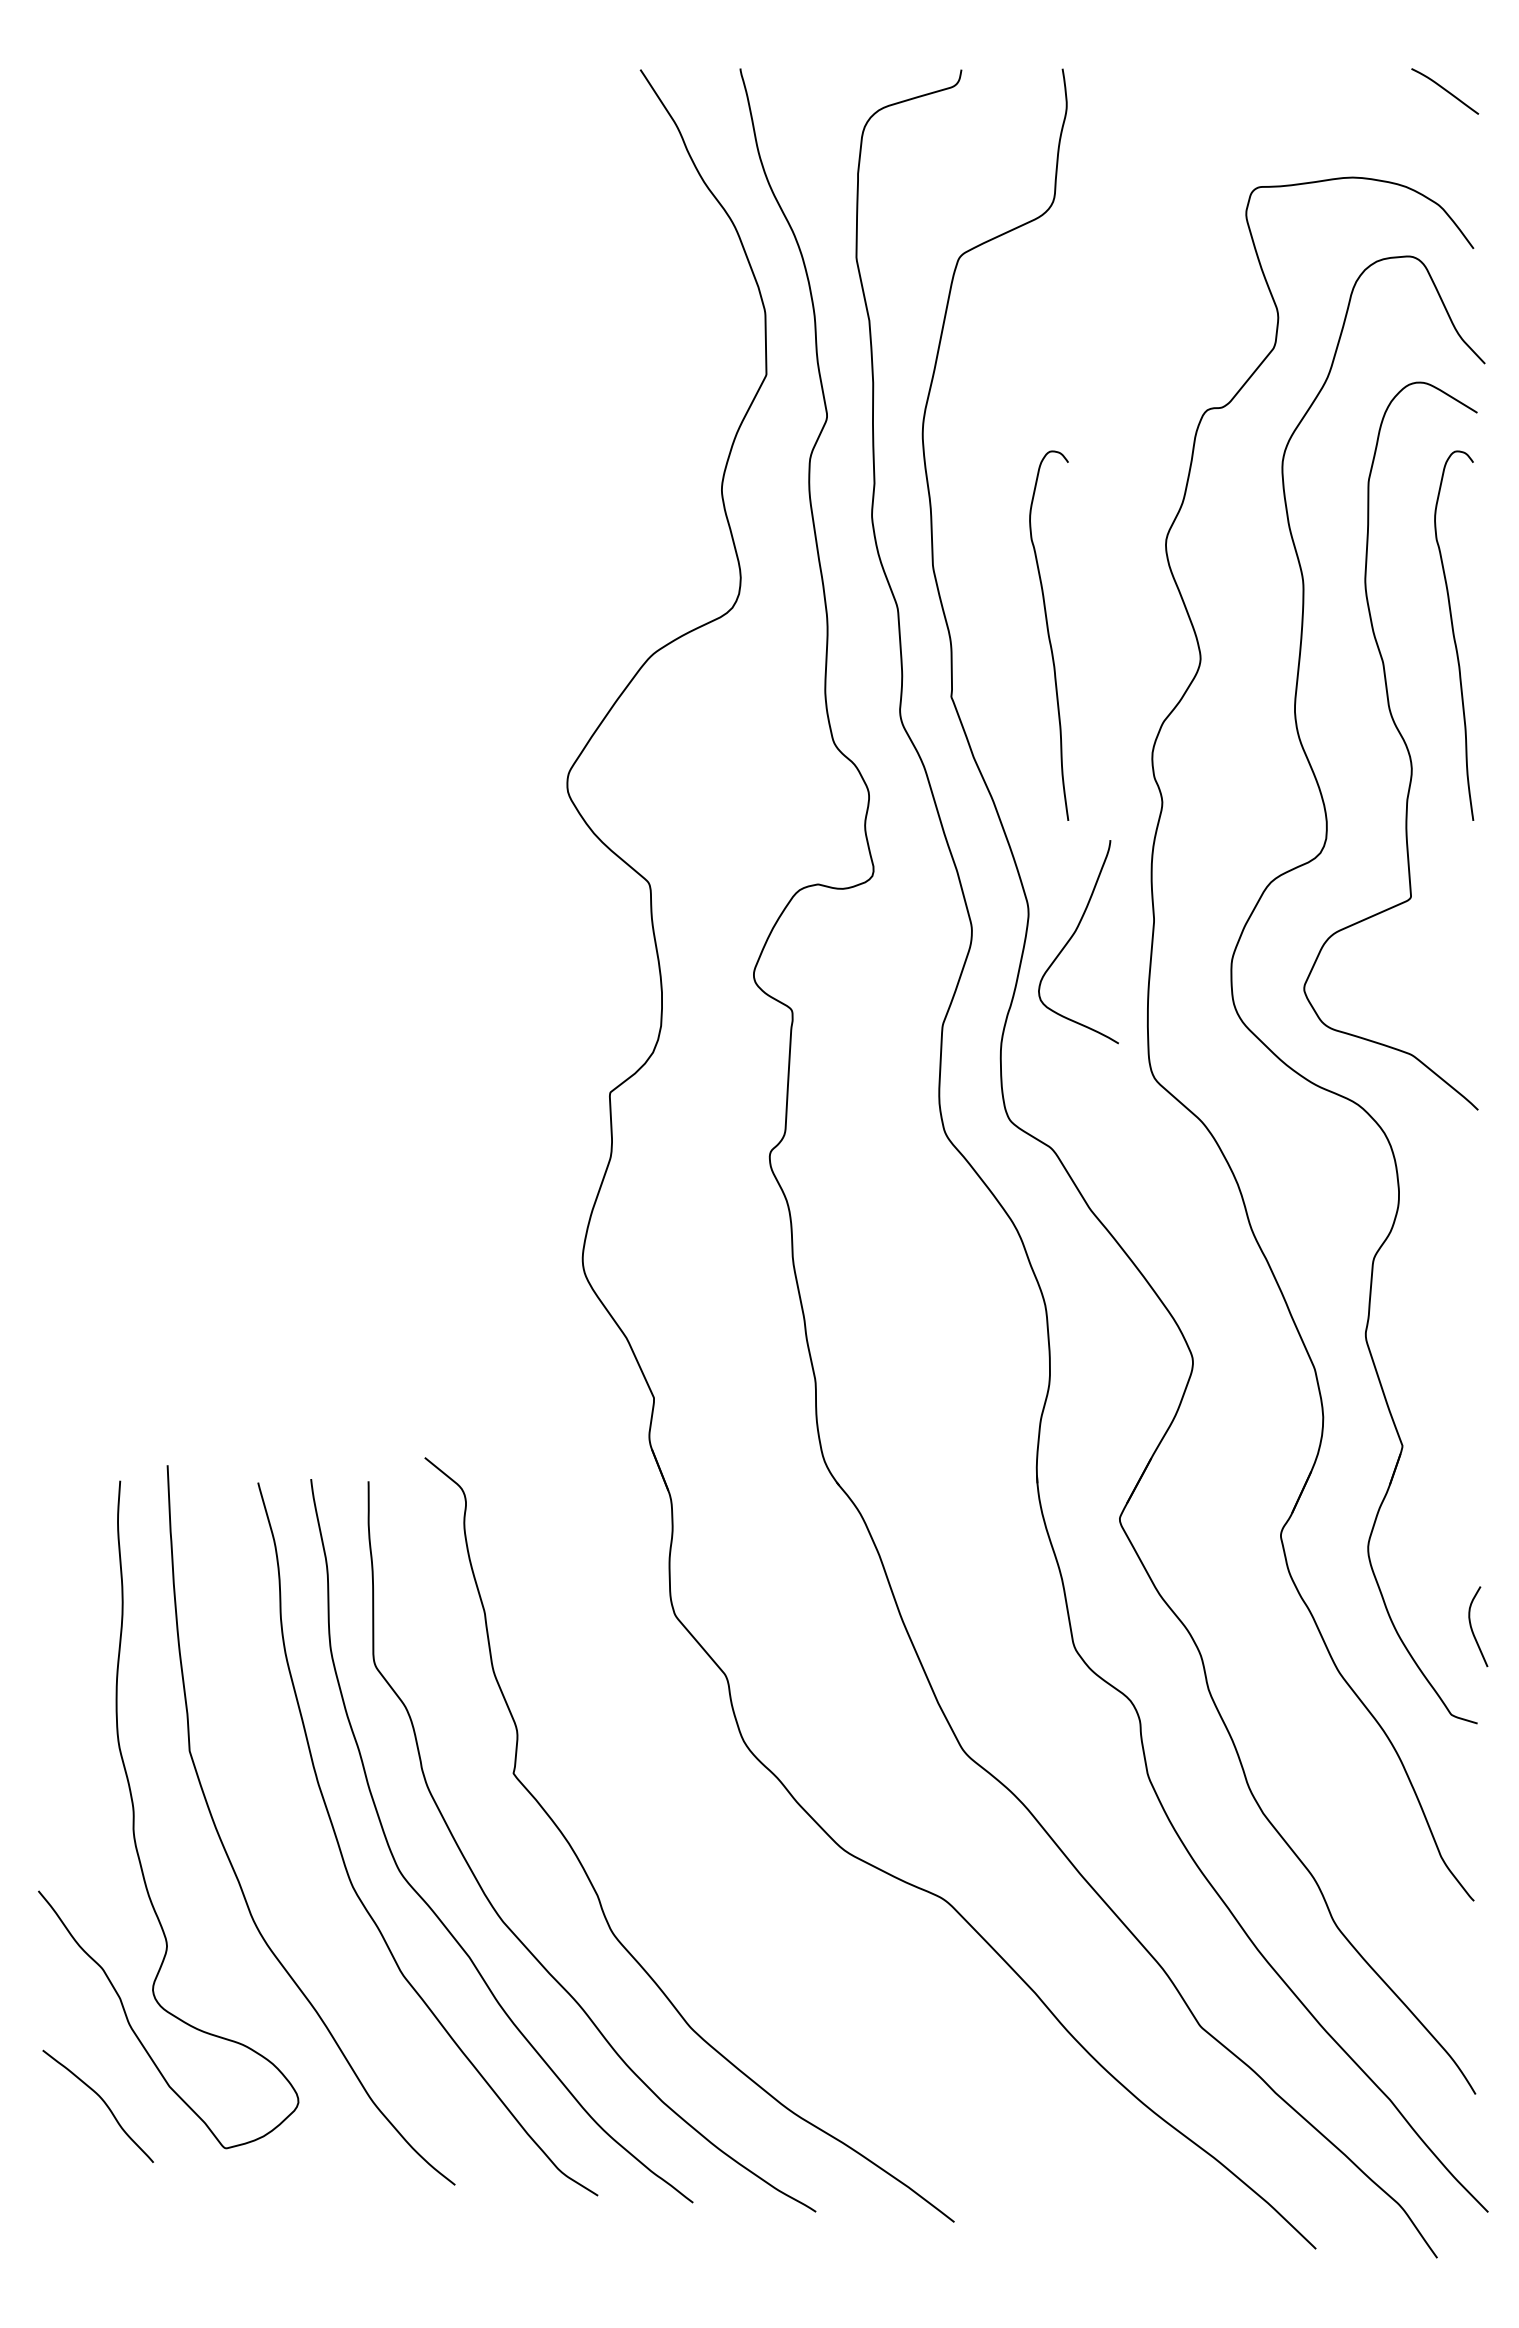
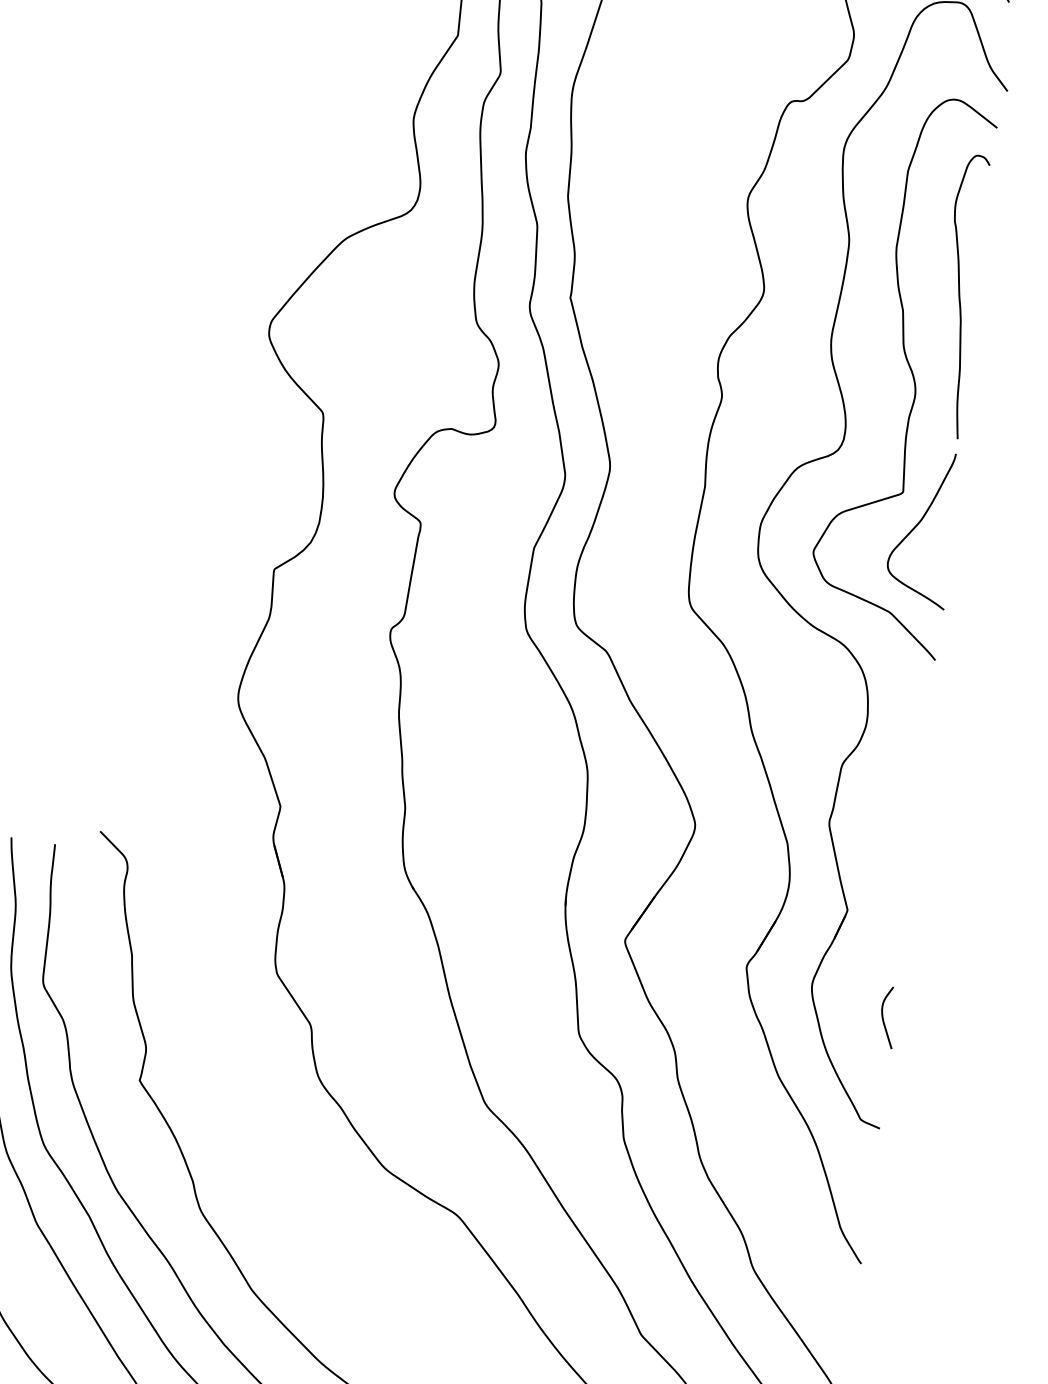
curve: (1049, 635) -> (650, 259), removed
curve: (1073, 936) -> (919, 524), moved
curve: (1472, 1627) -> (883, 1017), moved

